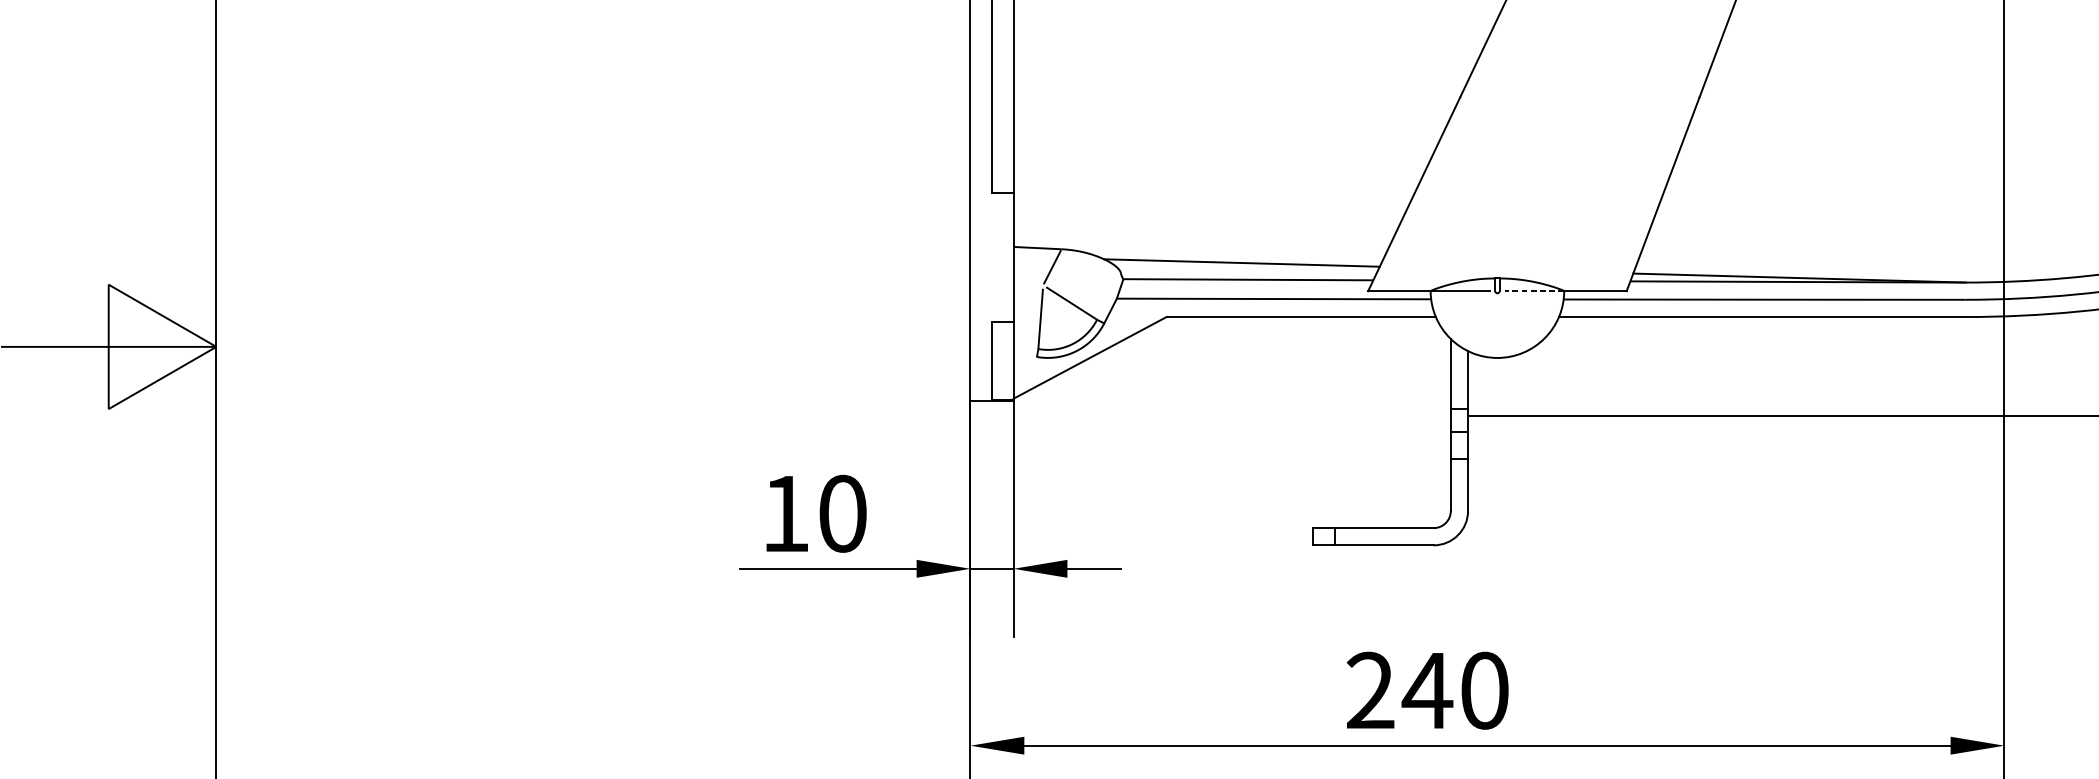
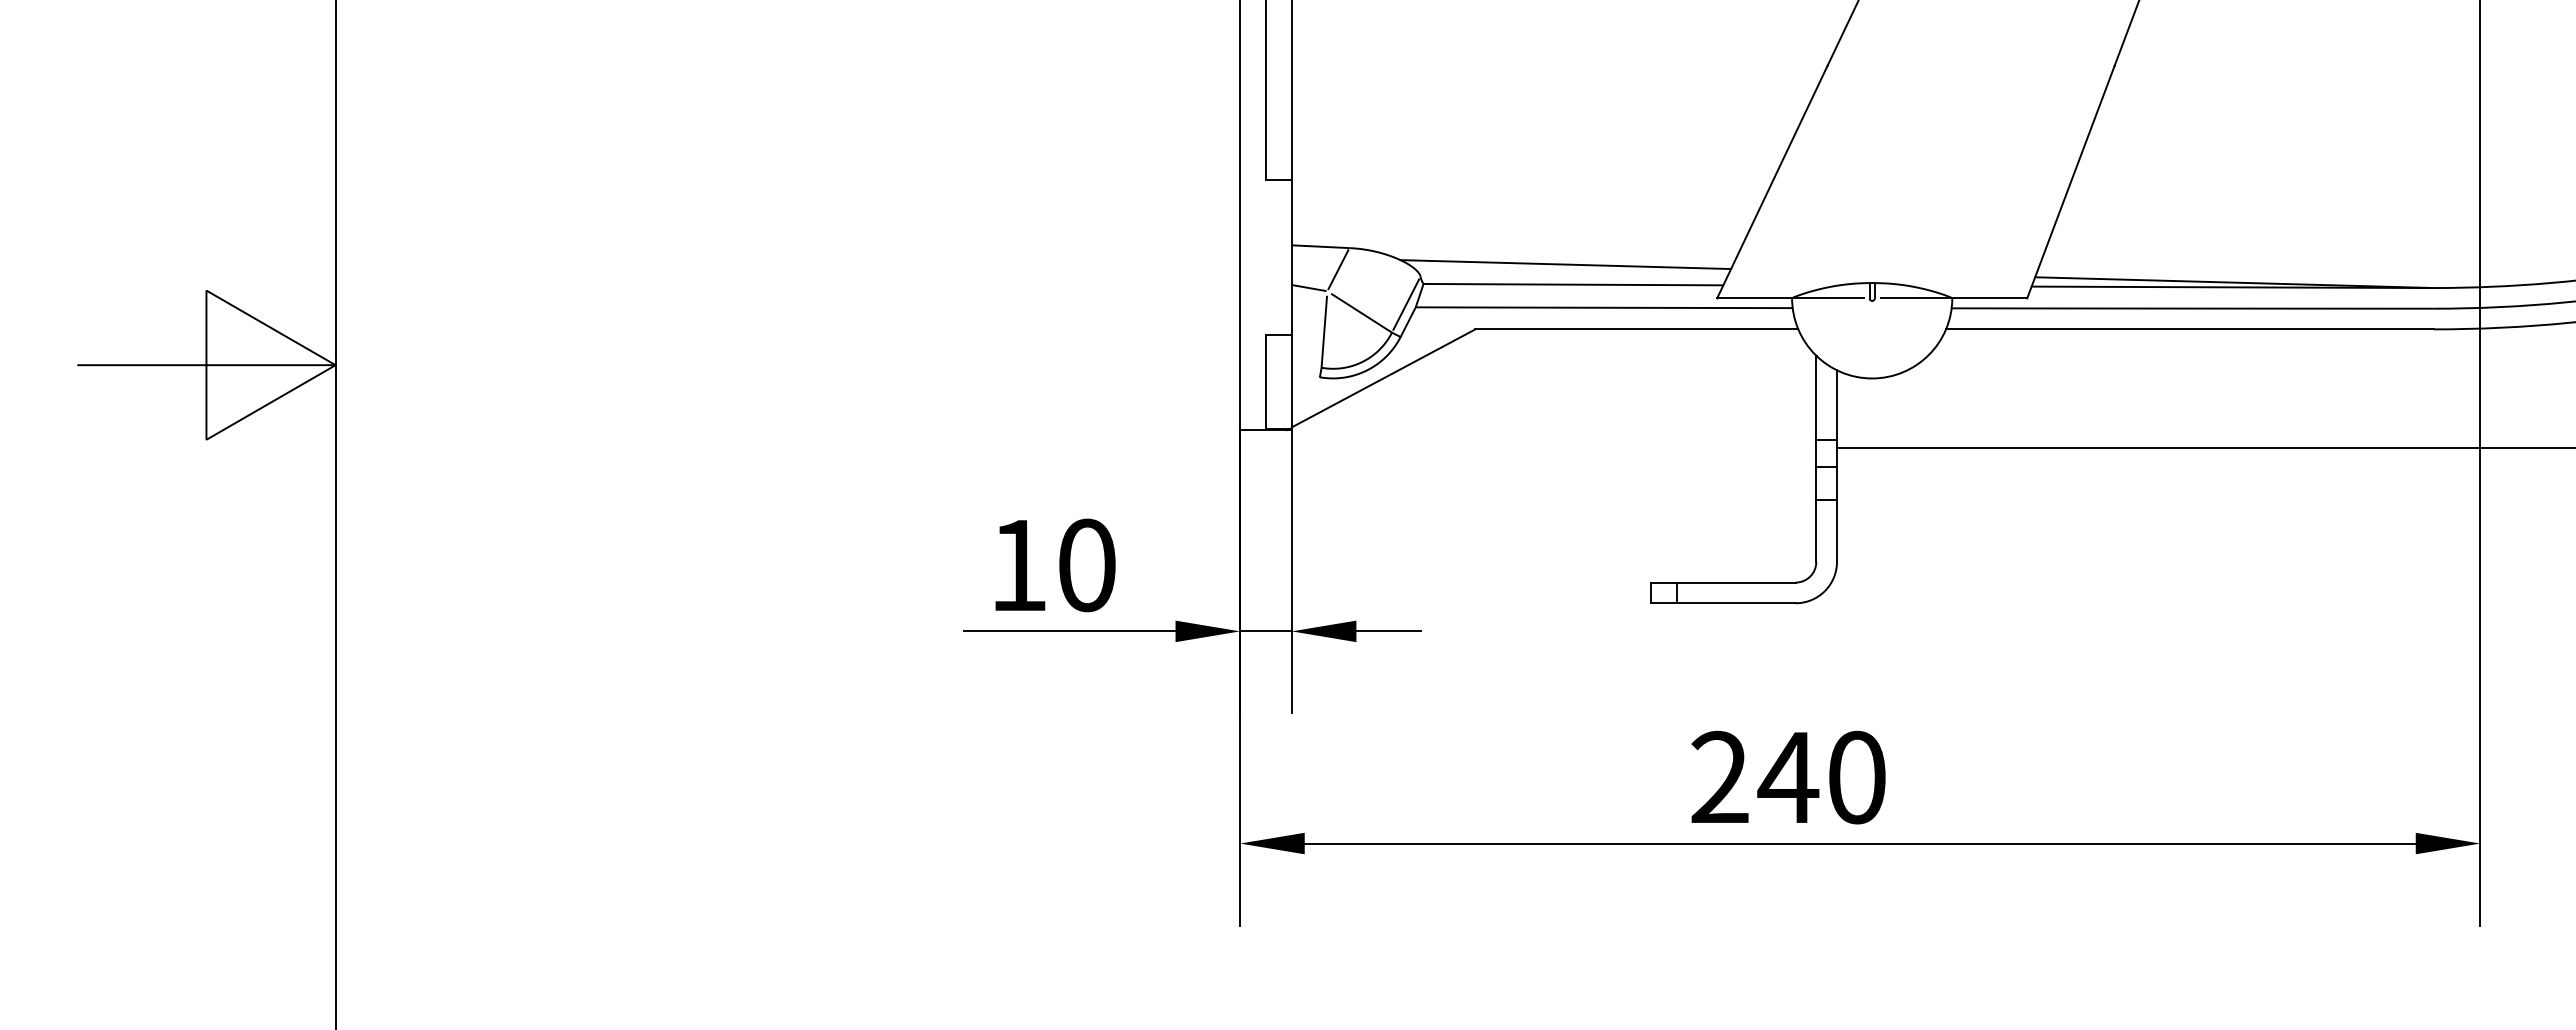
line: (1028, 282) -> (1309, 287), added
line: (1534, 291) -> (1916, 298), dashed -> solid
line: (1109, 296) -> (1406, 304), added

